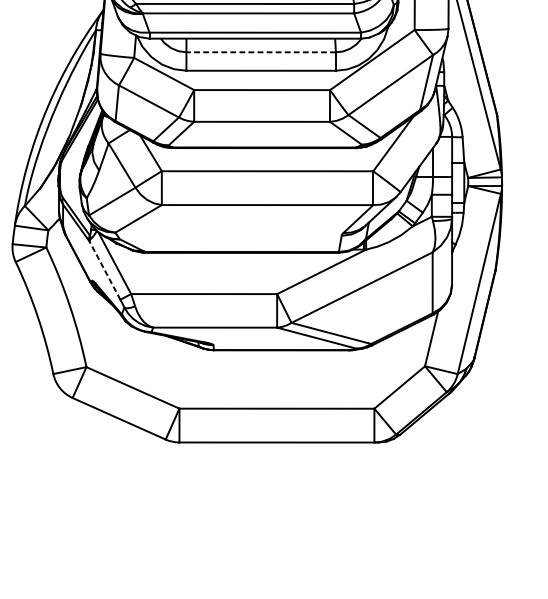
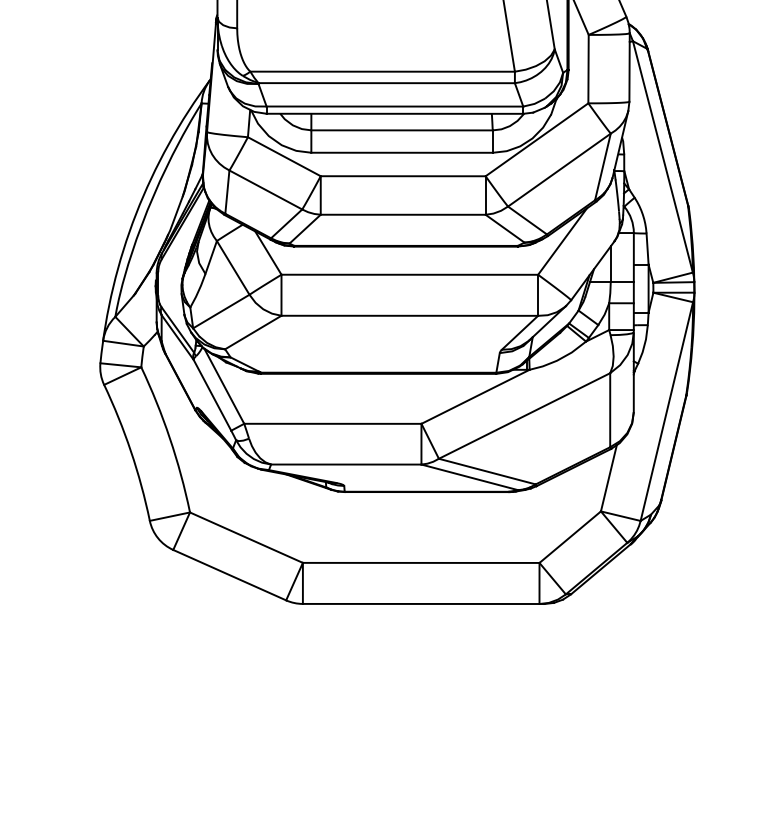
line: (261, 52) -> (402, 130), dashed -> solid
line: (104, 269) -> (212, 394), dashed -> solid

